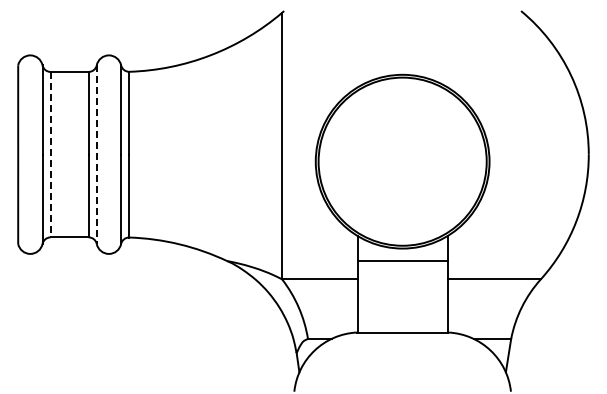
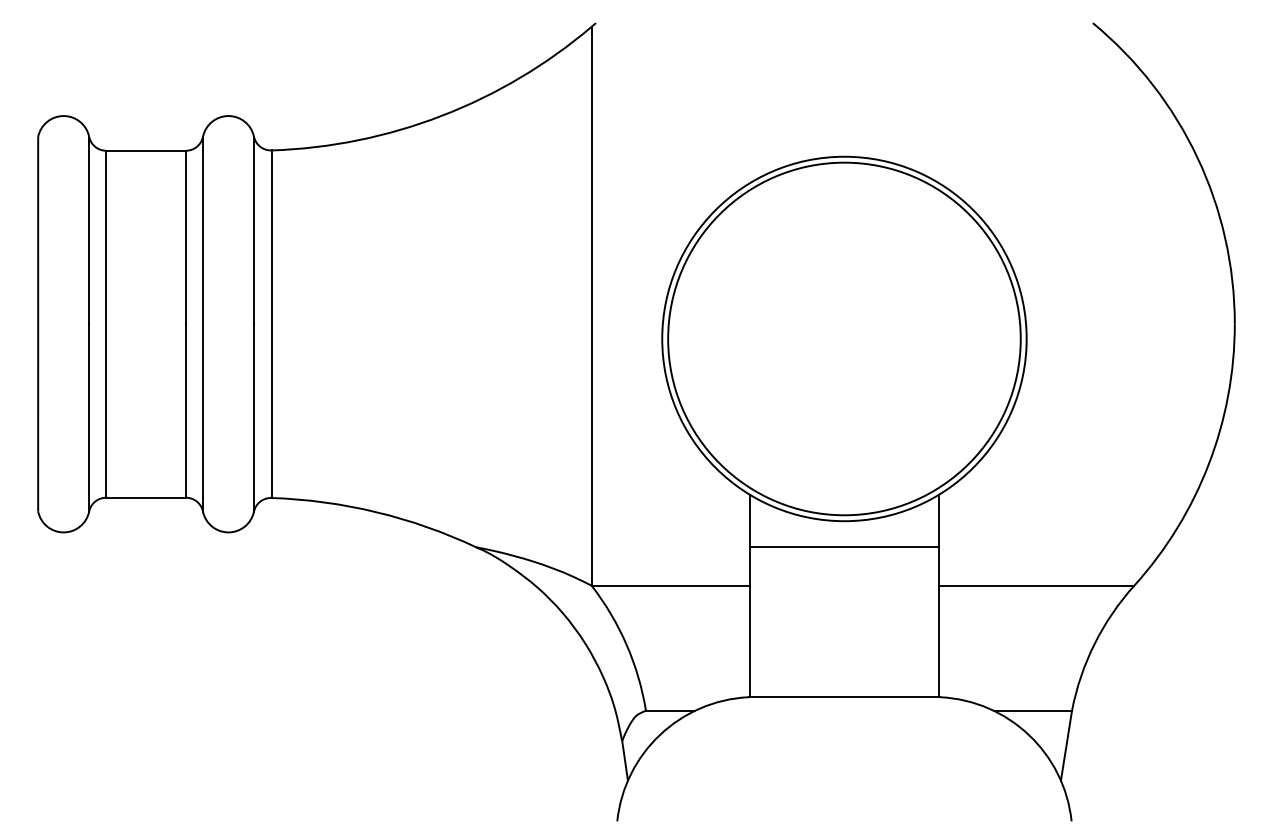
line: (50, 154) -> (105, 323), dashed -> solid
line: (96, 155) -> (202, 325), dashed -> solid

